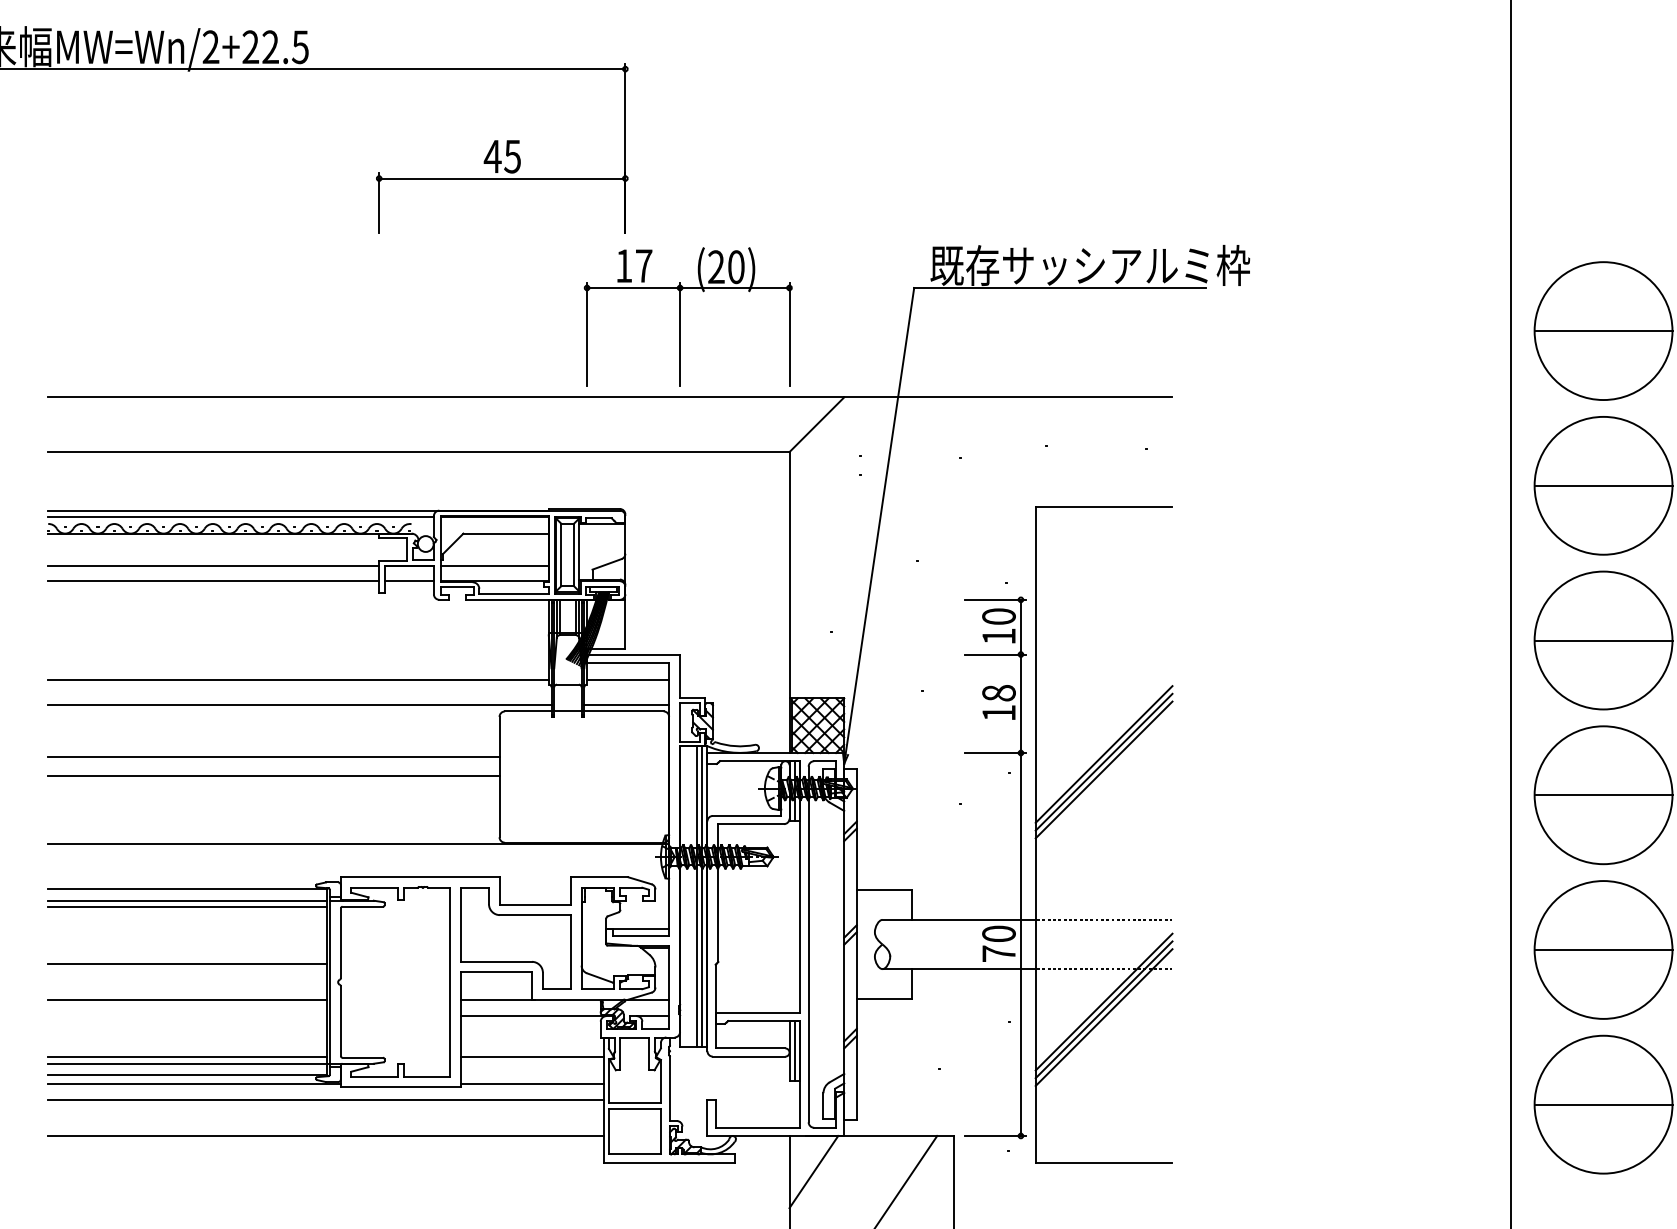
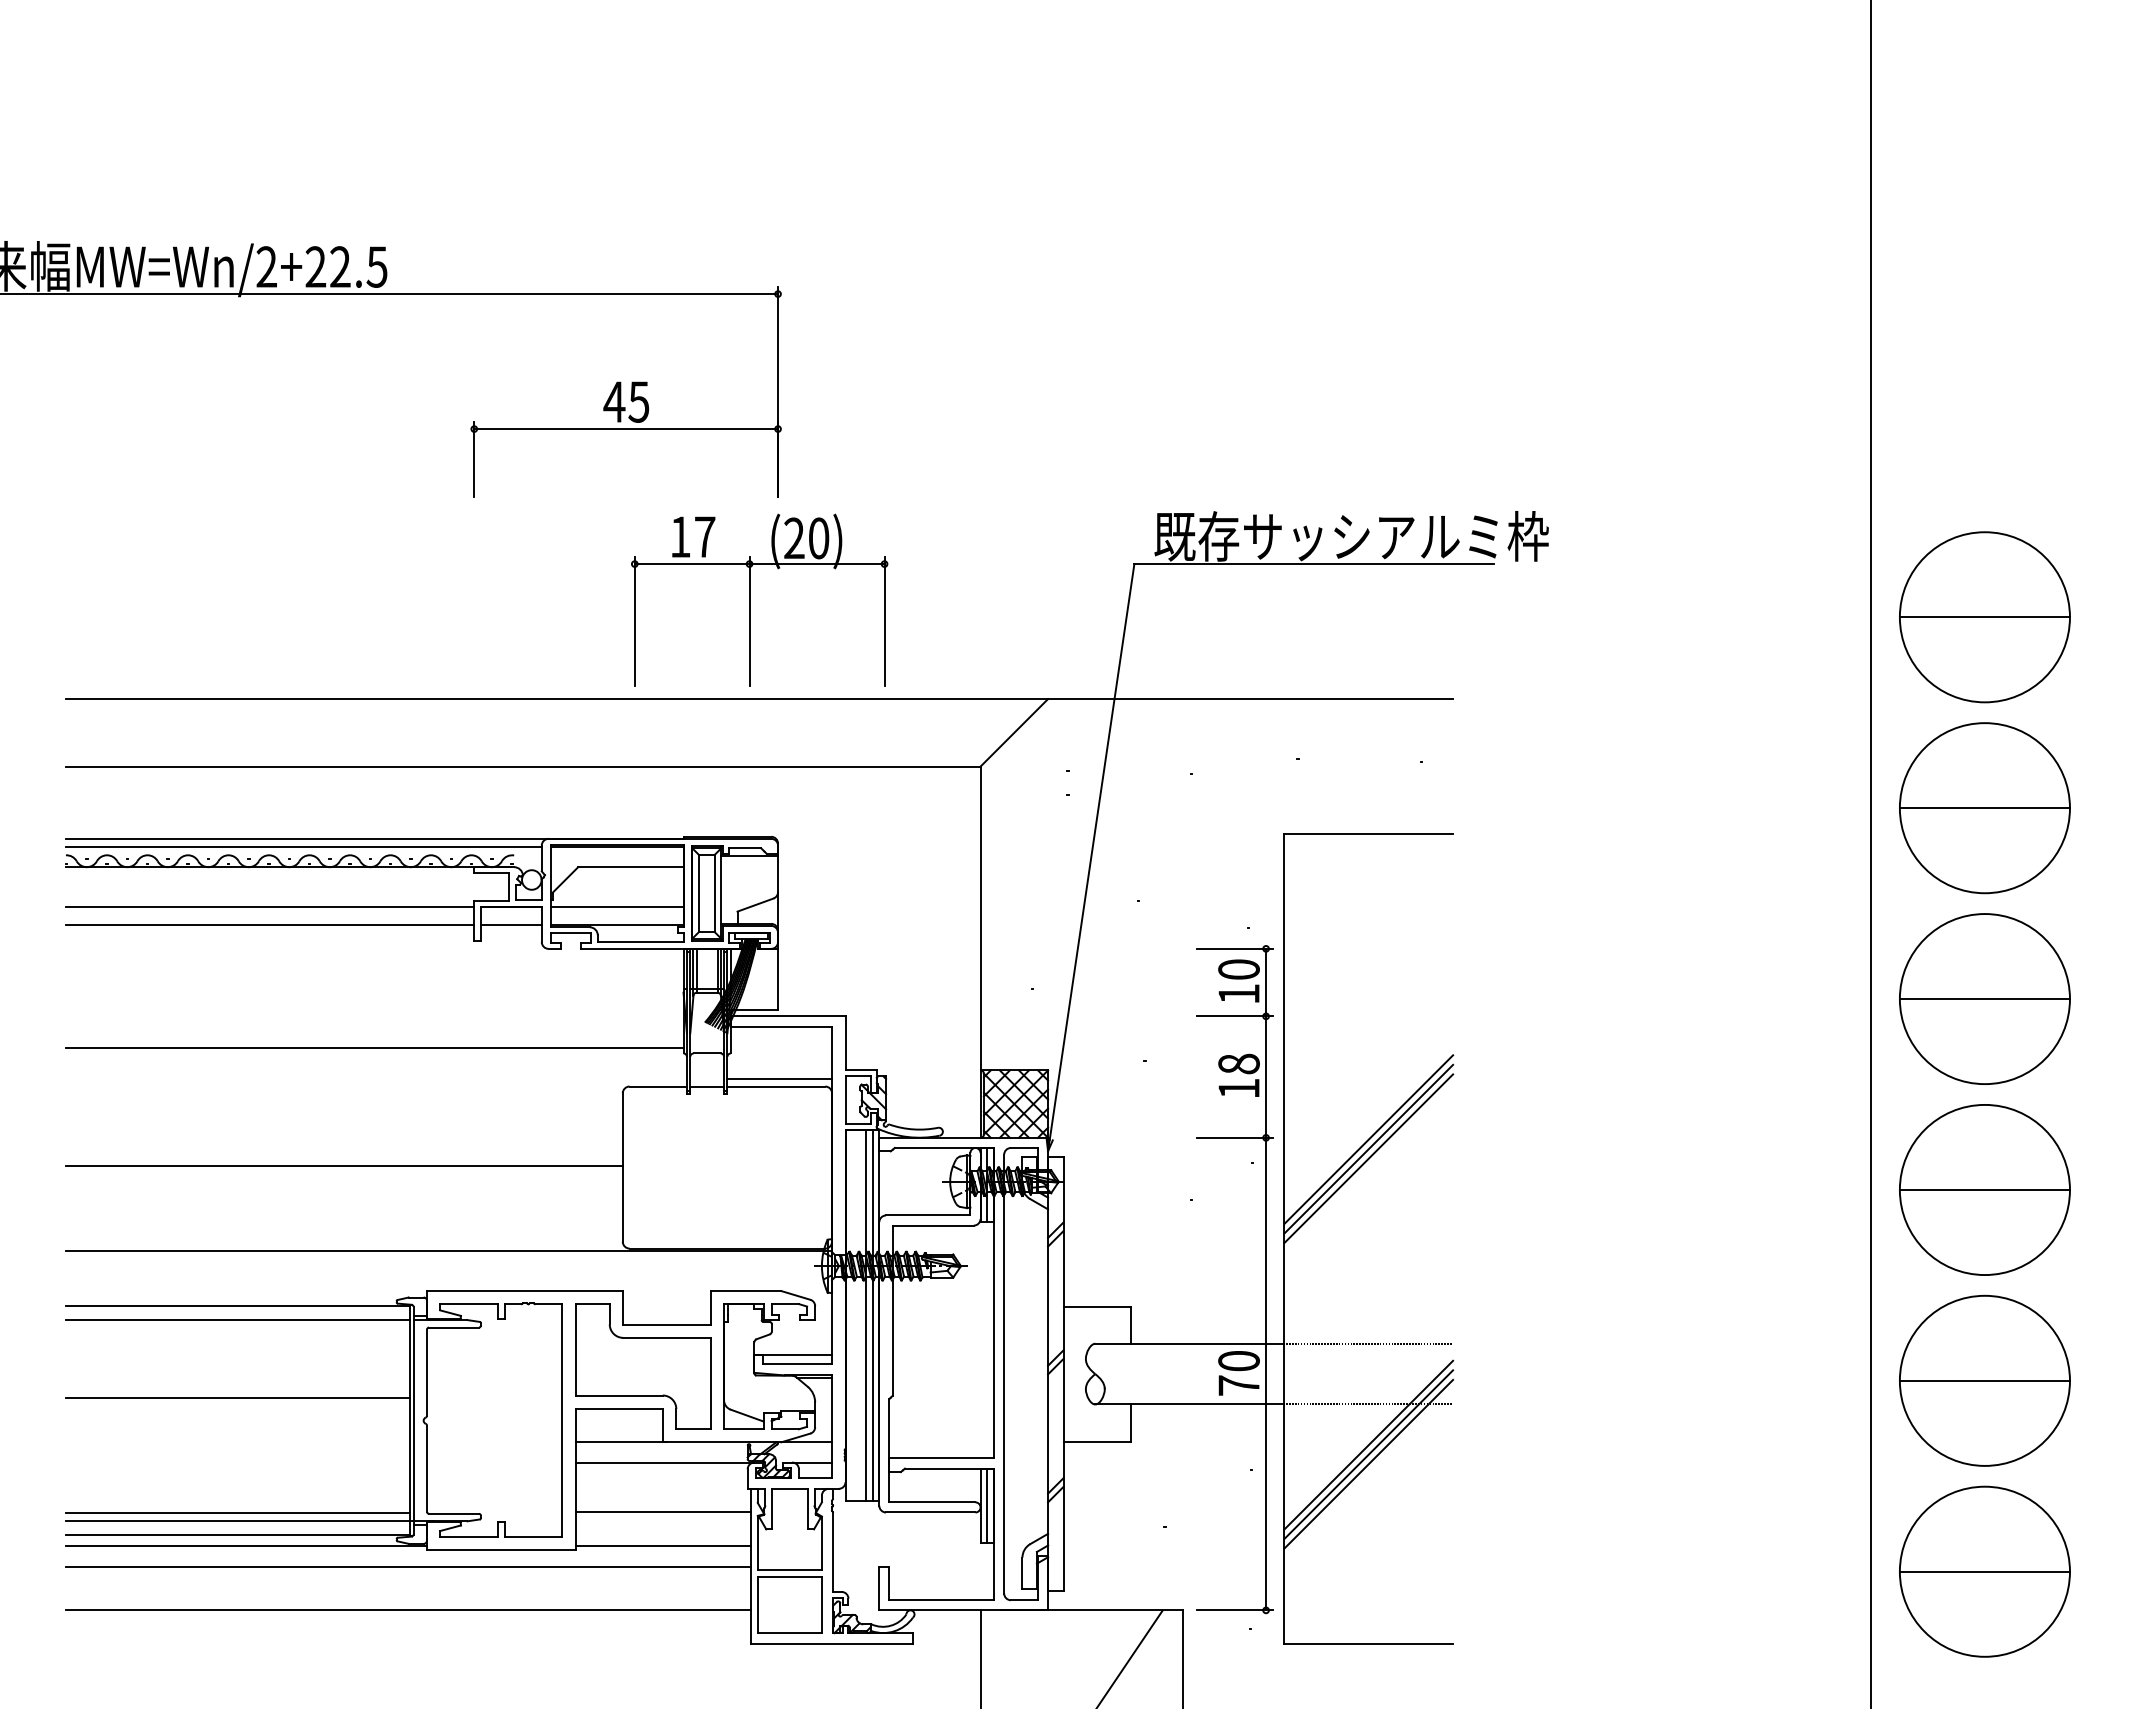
part: (680, 316) -> (750, 599), moved
line: (628, 680) -> (781, 1048), removed
line: (299, 705) -> (375, 1079), removed
line: (273, 757) -> (343, 1143), removed
line: (187, 907) -> (237, 1328), removed
line: (187, 999) -> (237, 1442), removed
line: (813, 1171) -> (1010, 1654), removed

